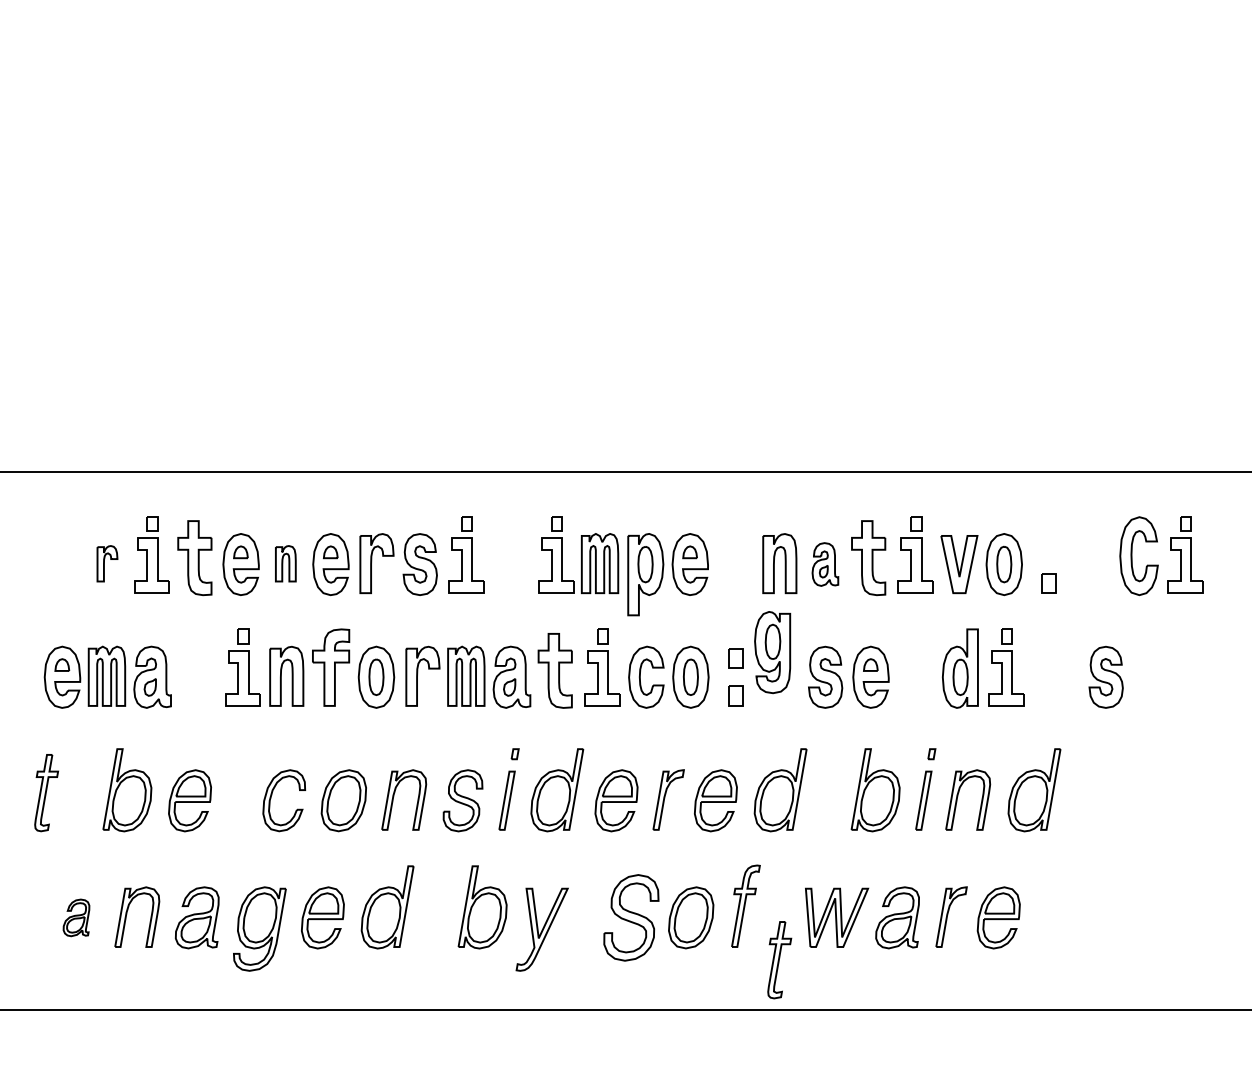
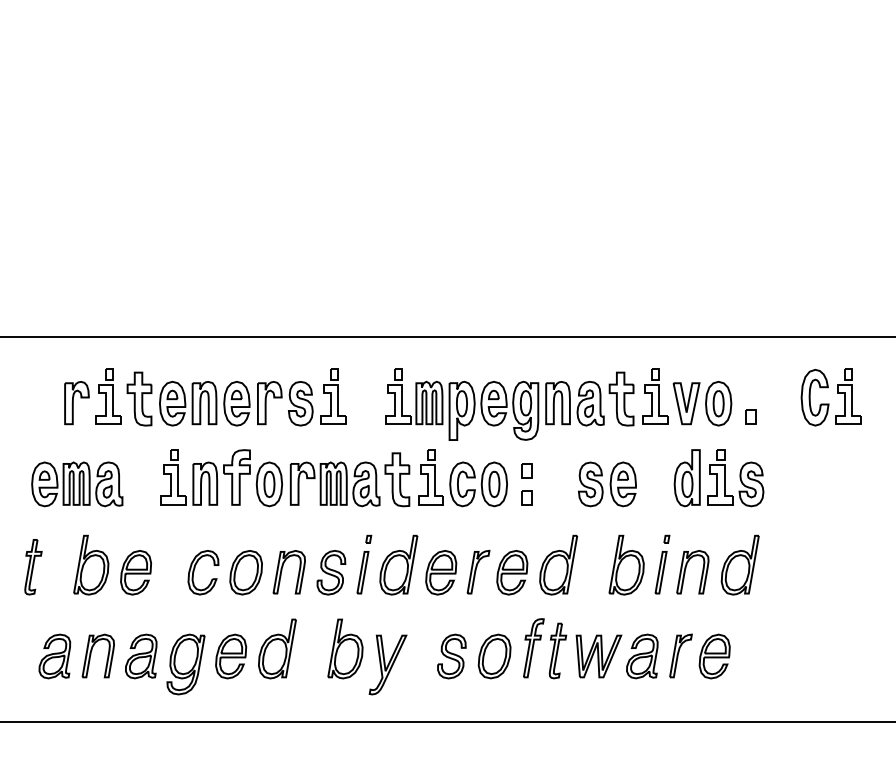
part: (107, 563) -> (77, 402), size x1.67
part: (285, 563) -> (204, 402), size x1.67
part: (825, 564) -> (590, 403), size x1.43
part: (772, 652) -> (525, 410), moved
part: (1105, 676) -> (751, 483), moved
part: (76, 917) -> (54, 656), size x1.67
part: (631, 917) -> (451, 656), size x0.71
part: (779, 960) -> (557, 651), moved

